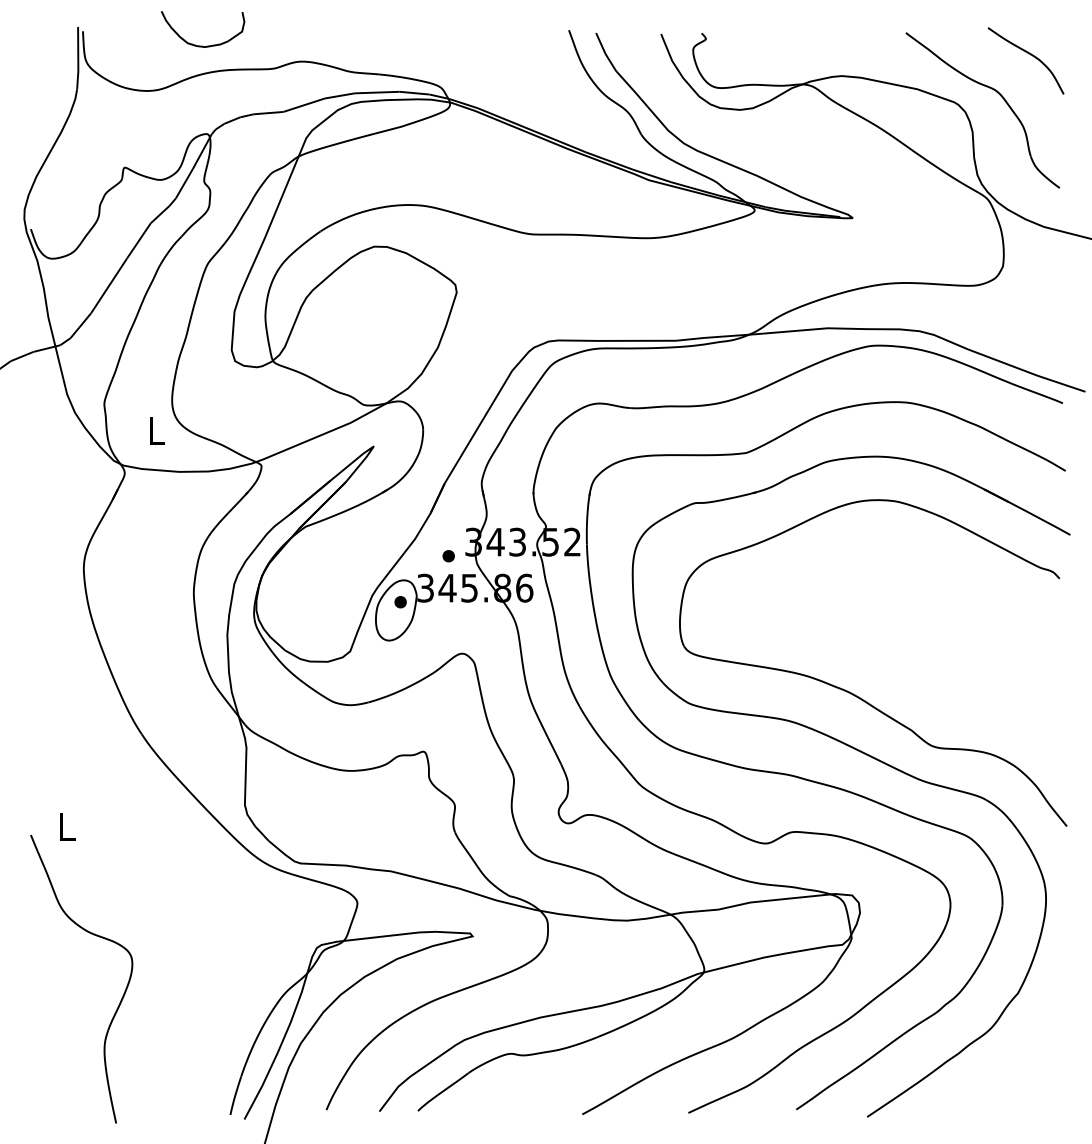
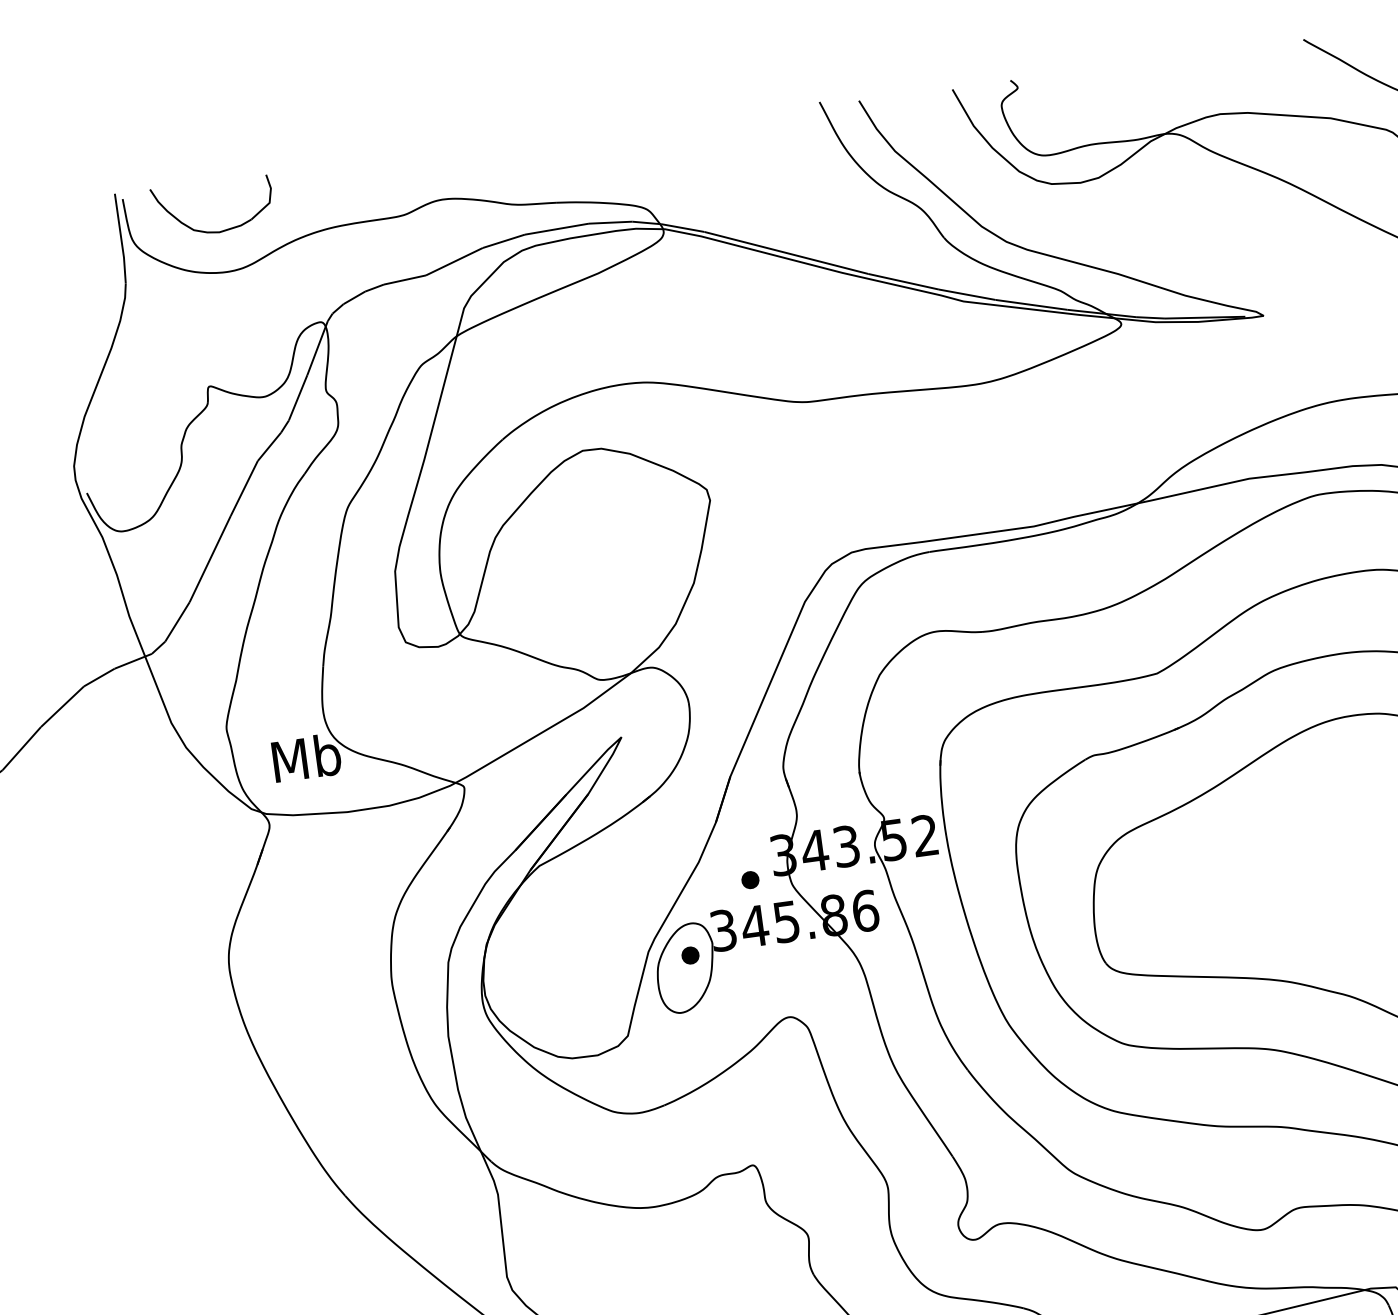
part: (202, 45) -> (215, 230), moved
text: (156, 430) -> (306, 757), L -> Mb

